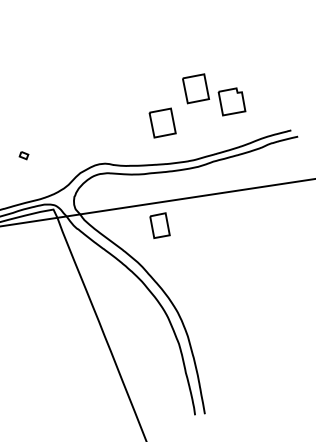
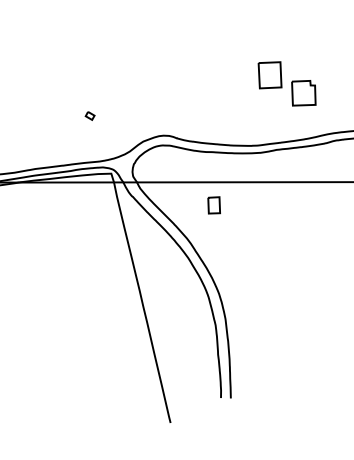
part: (162, 123) -> (231, 104), removed
part: (159, 225) -> (213, 205), size x0.71

